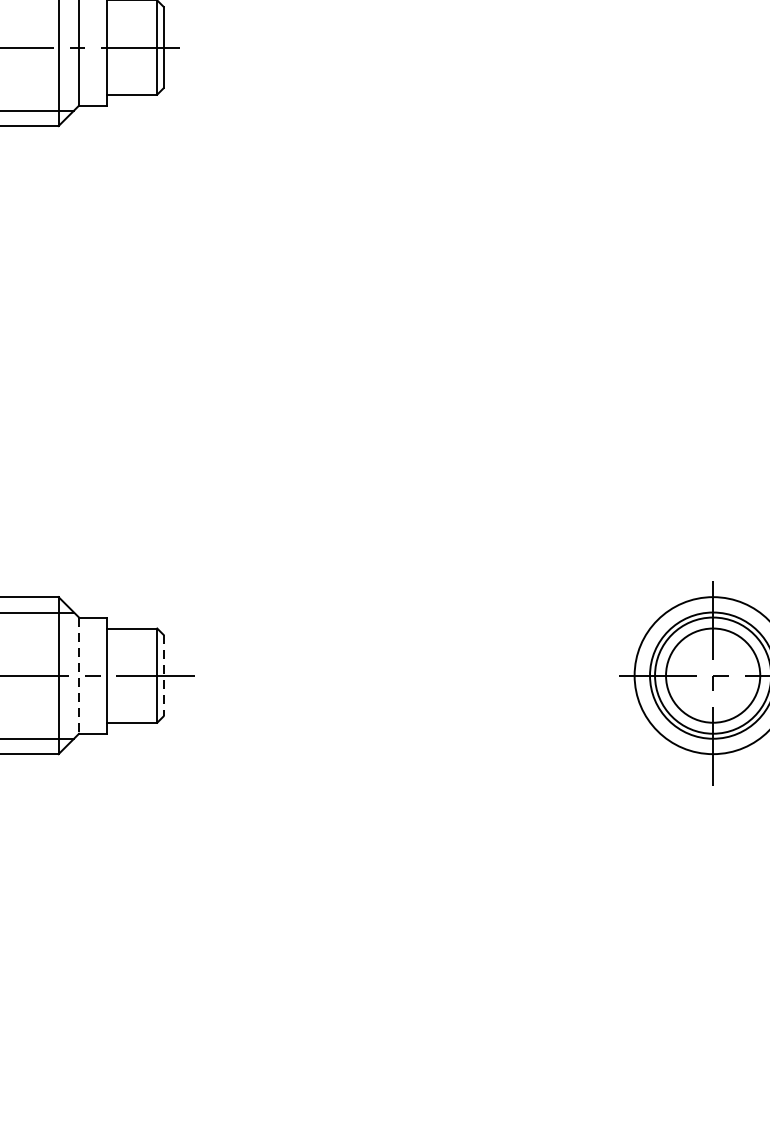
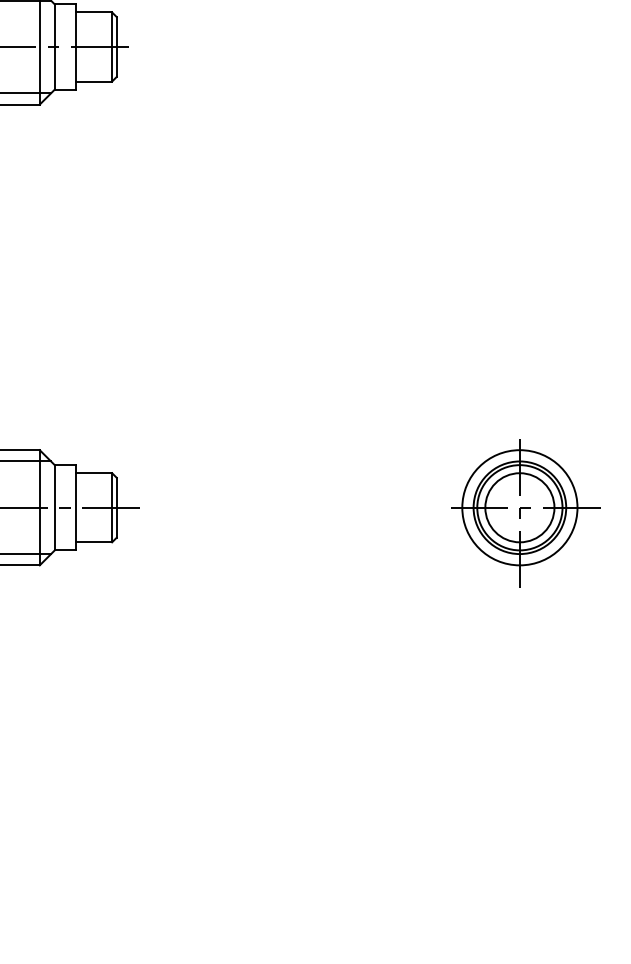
line: (78, 675) -> (54, 507), dashed -> solid
line: (163, 675) -> (116, 507), dashed -> solid

